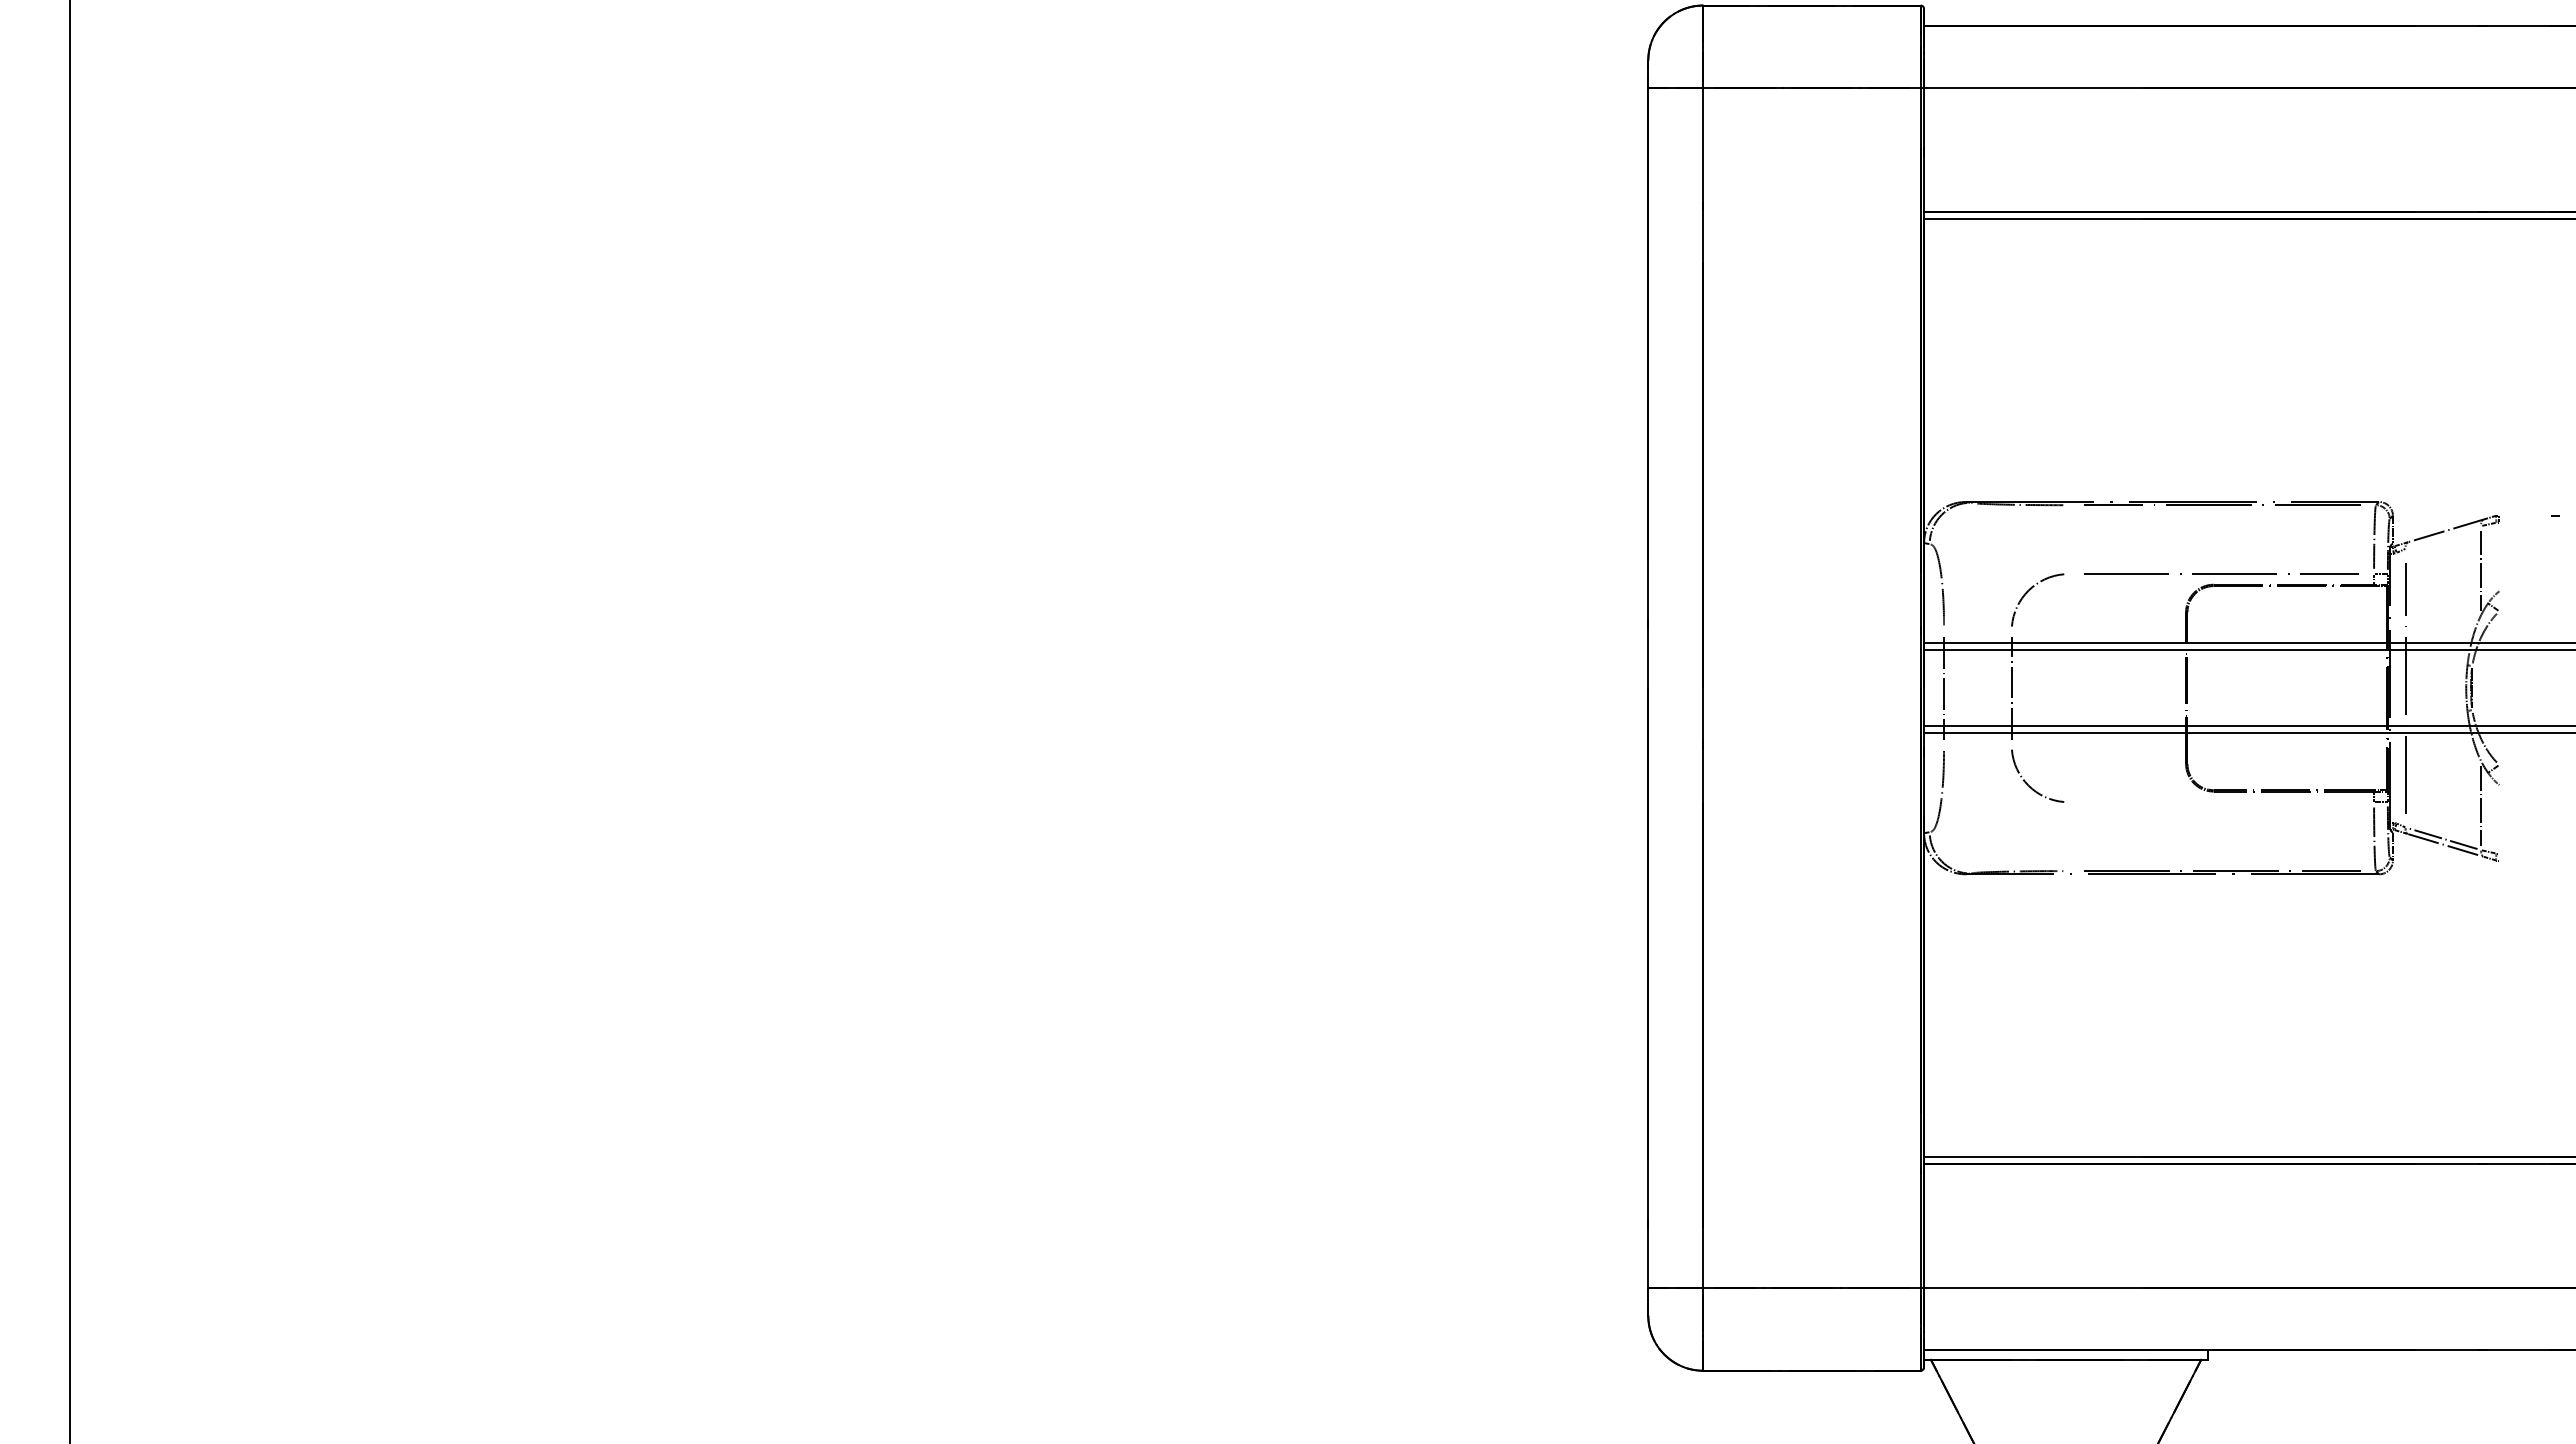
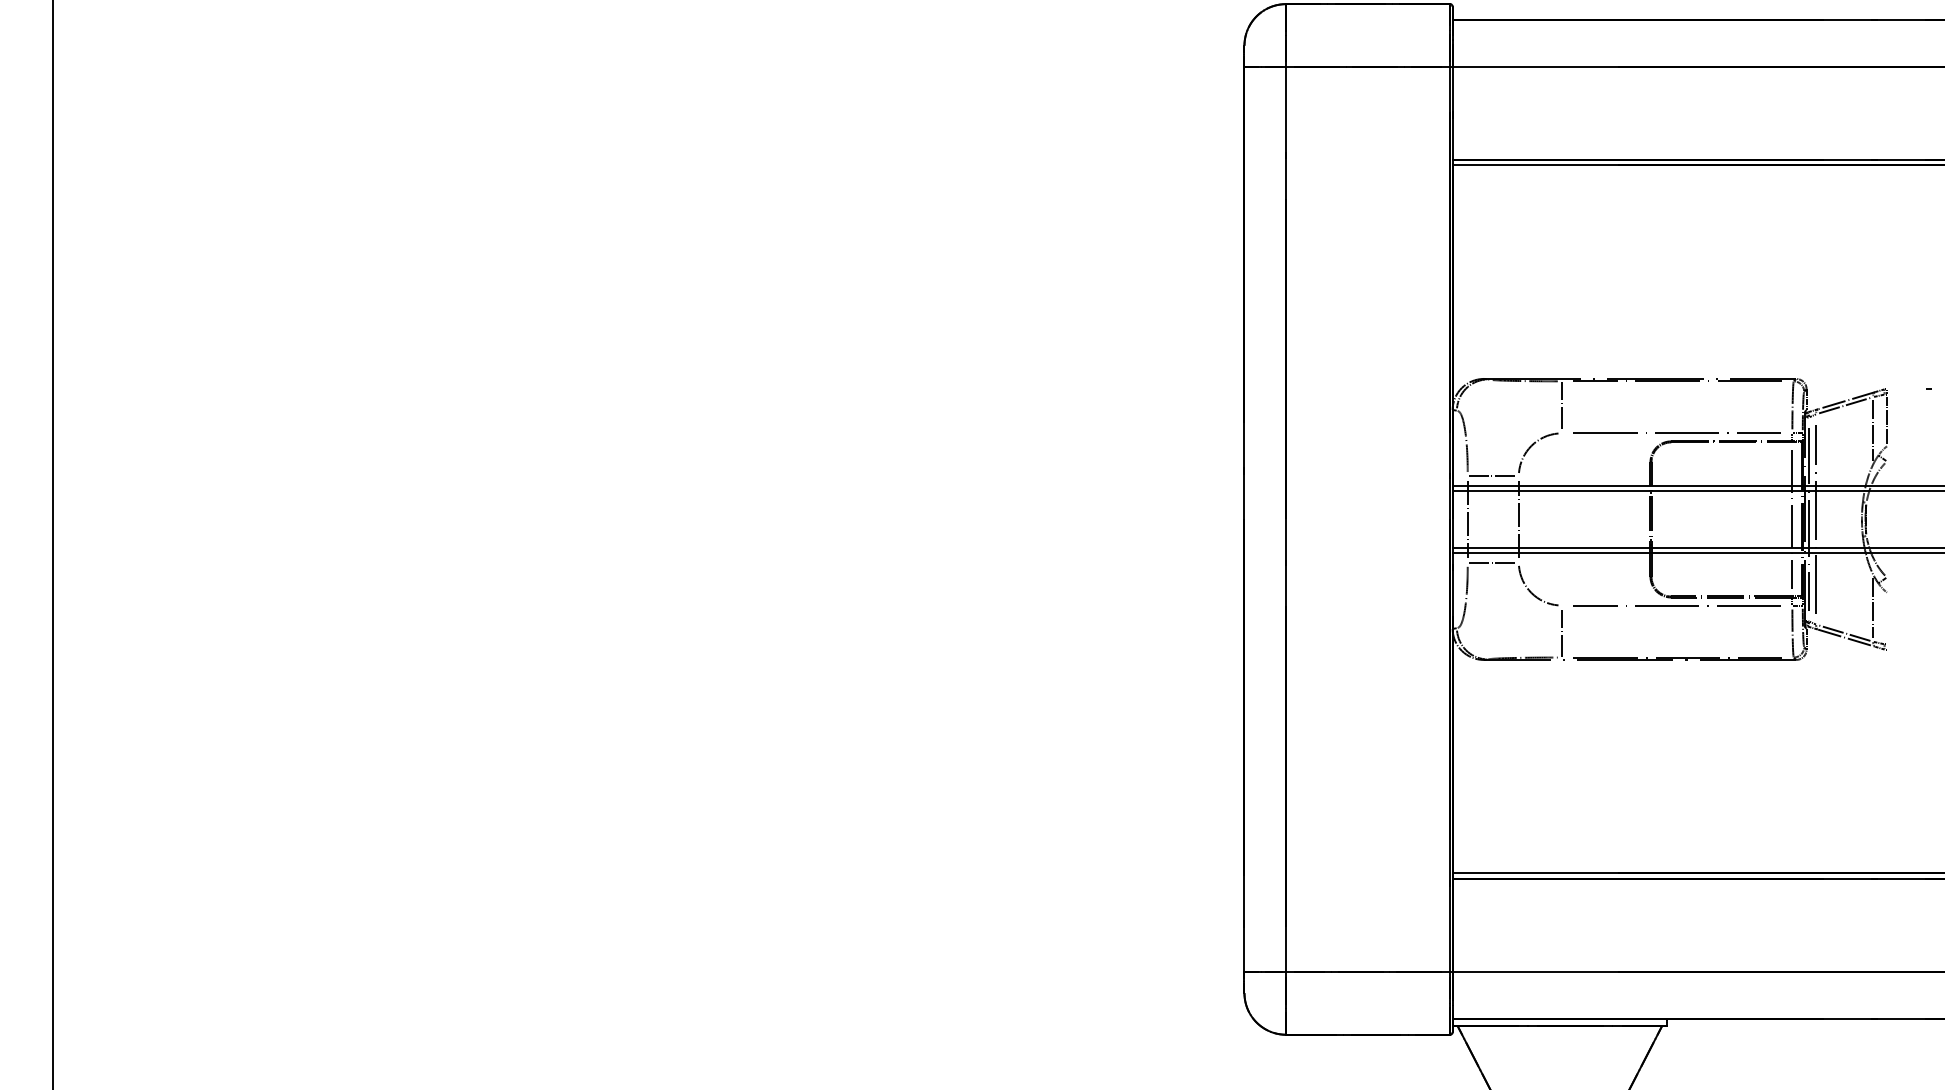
line: (2068, 536) -> (1561, 404), added
line: (2443, 537) -> (1844, 405), added
line: (2499, 556) -> (1887, 420), added
line: (1975, 631) -> (1491, 476), added
line: (2396, 687) -> (1809, 518), added
line: (2373, 688) -> (1791, 519), added
line: (1975, 745) -> (1491, 562), added
line: (2221, 801) -> (1677, 605), added
line: (2068, 838) -> (1561, 632), added

